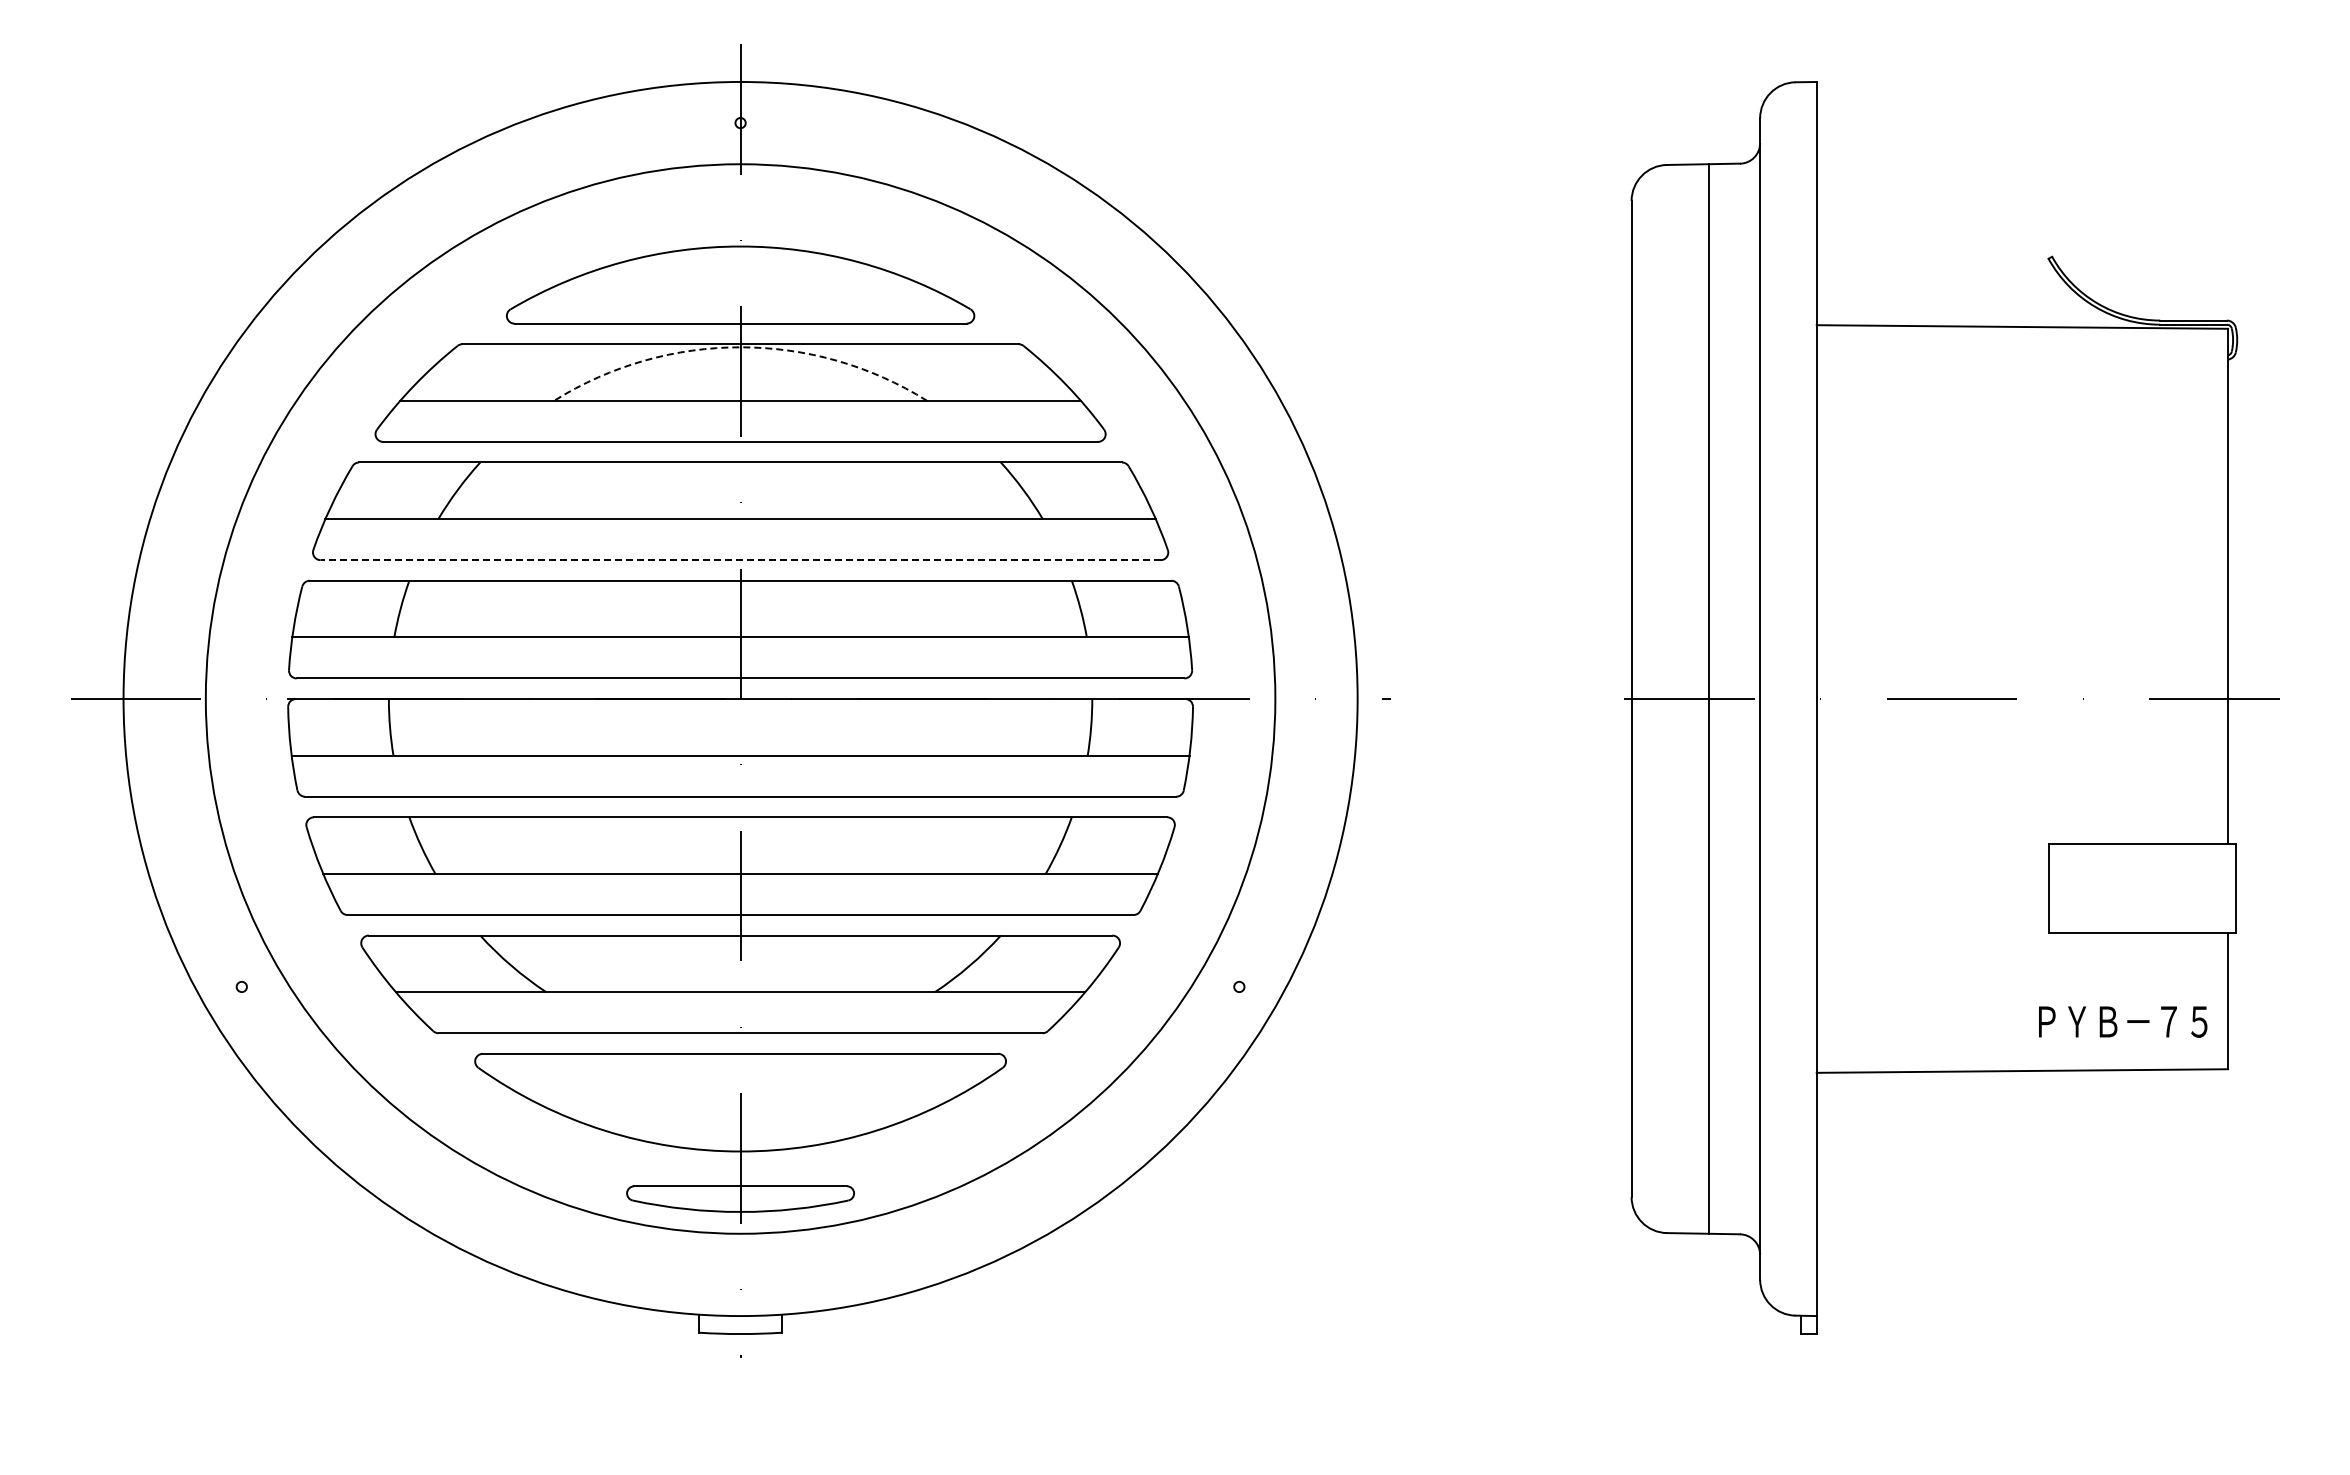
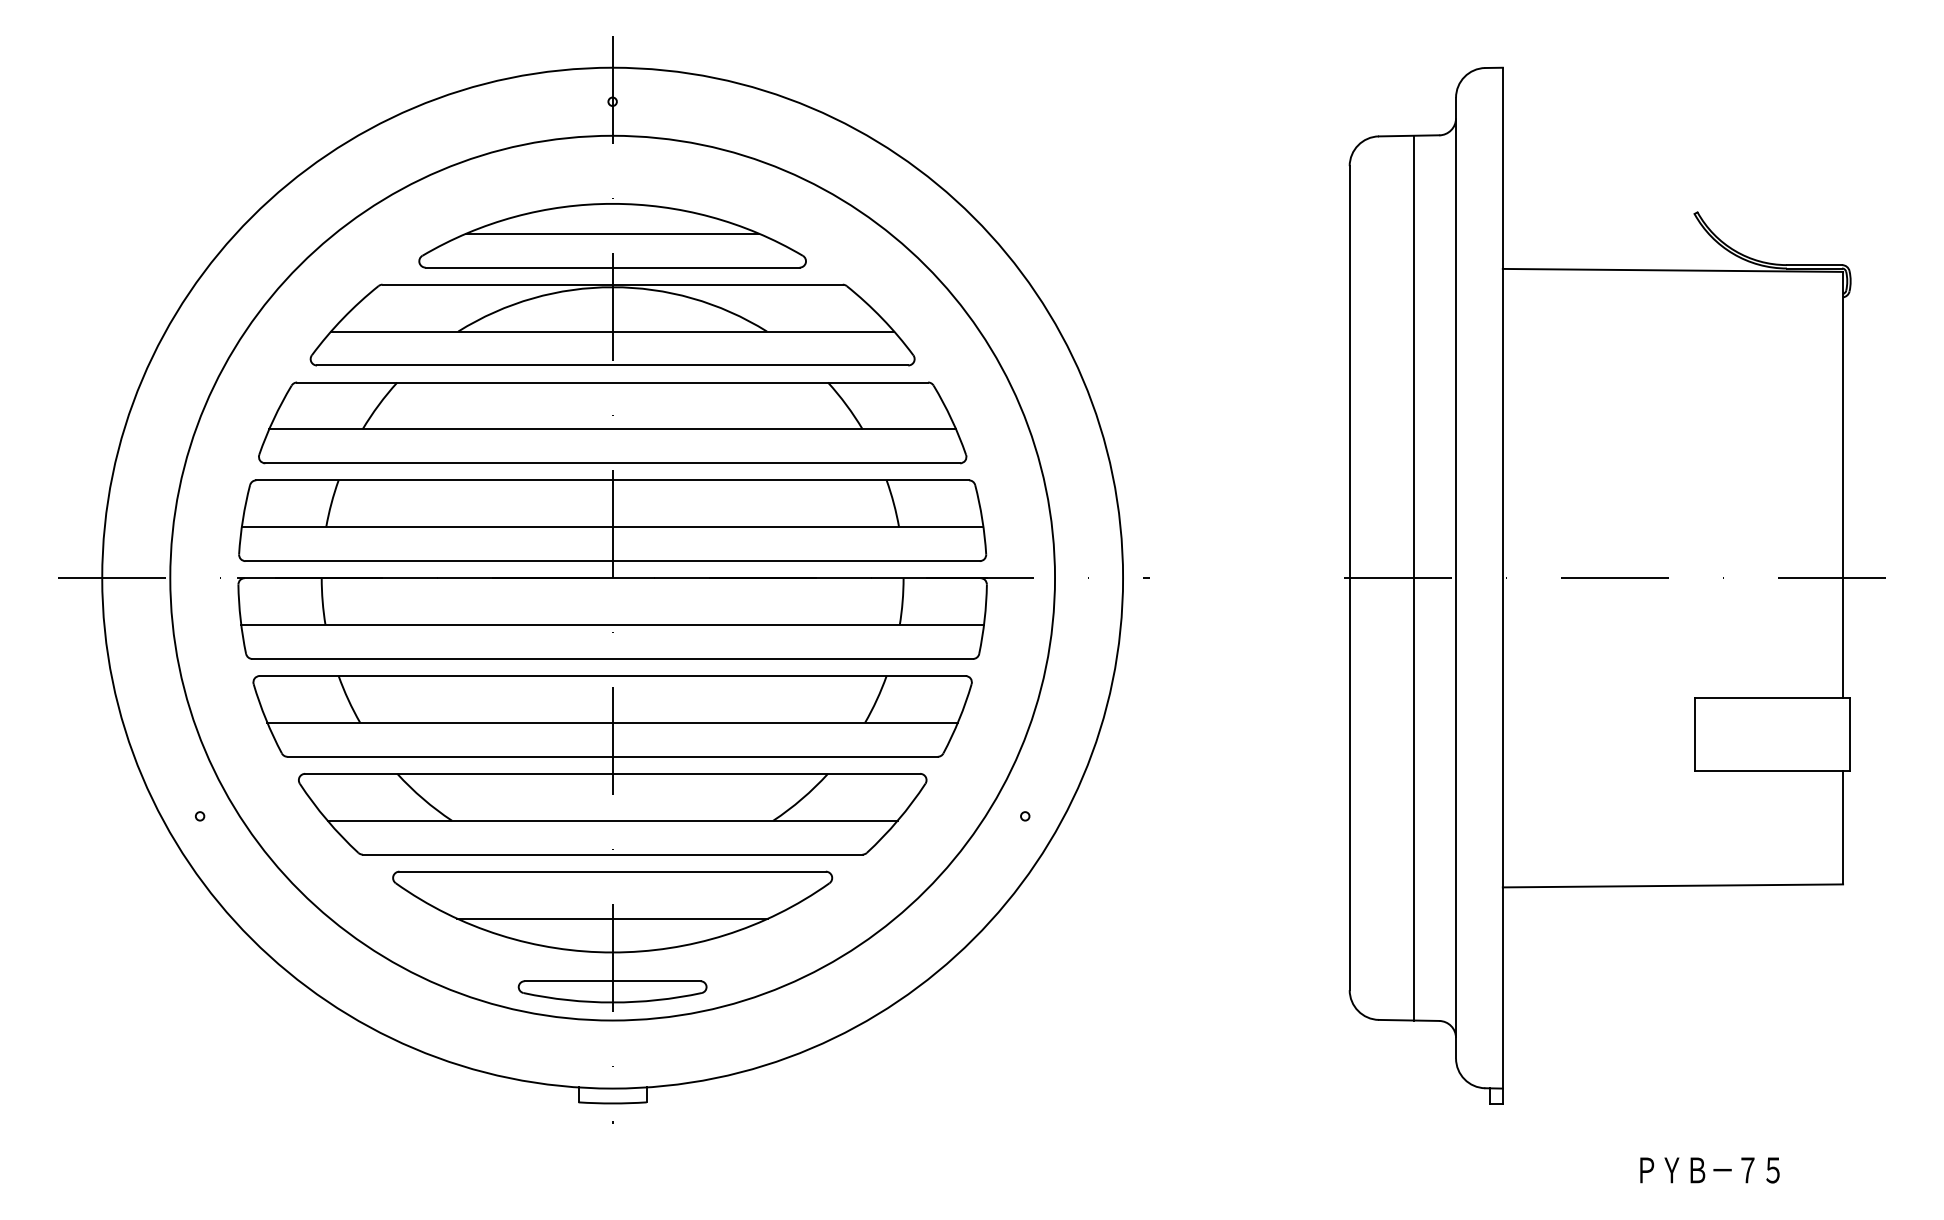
line: (740, 282) -> (612, 233), added
arc: (740, 347) -> (612, 287), dashed -> solid
line: (740, 560) -> (612, 463), dashed -> solid
text: (2123, 1021) -> (1710, 1170), moved
line: (740, 1110) -> (612, 918), added

